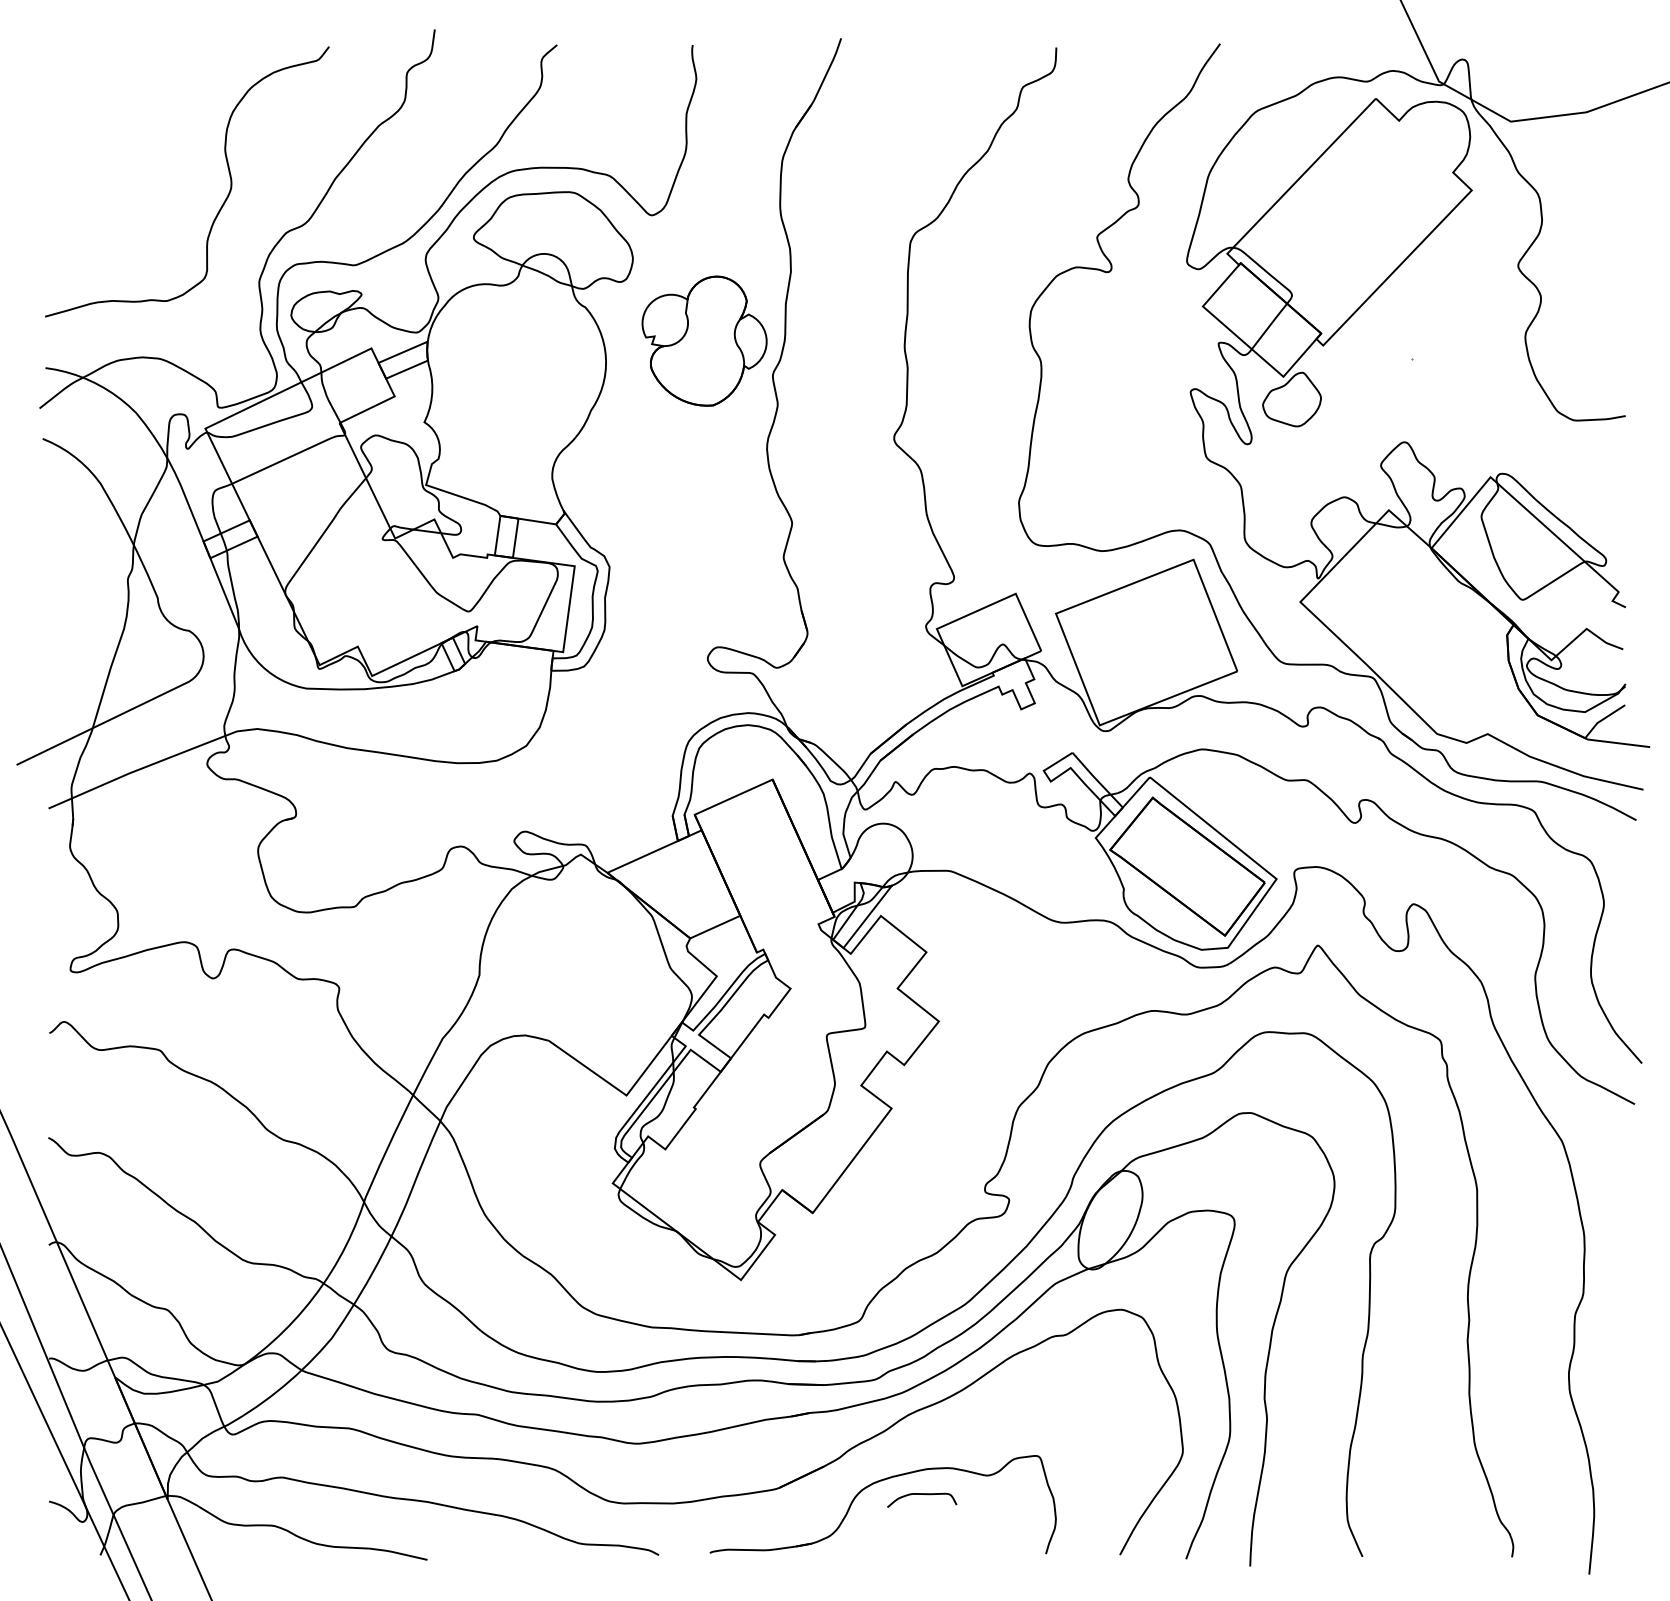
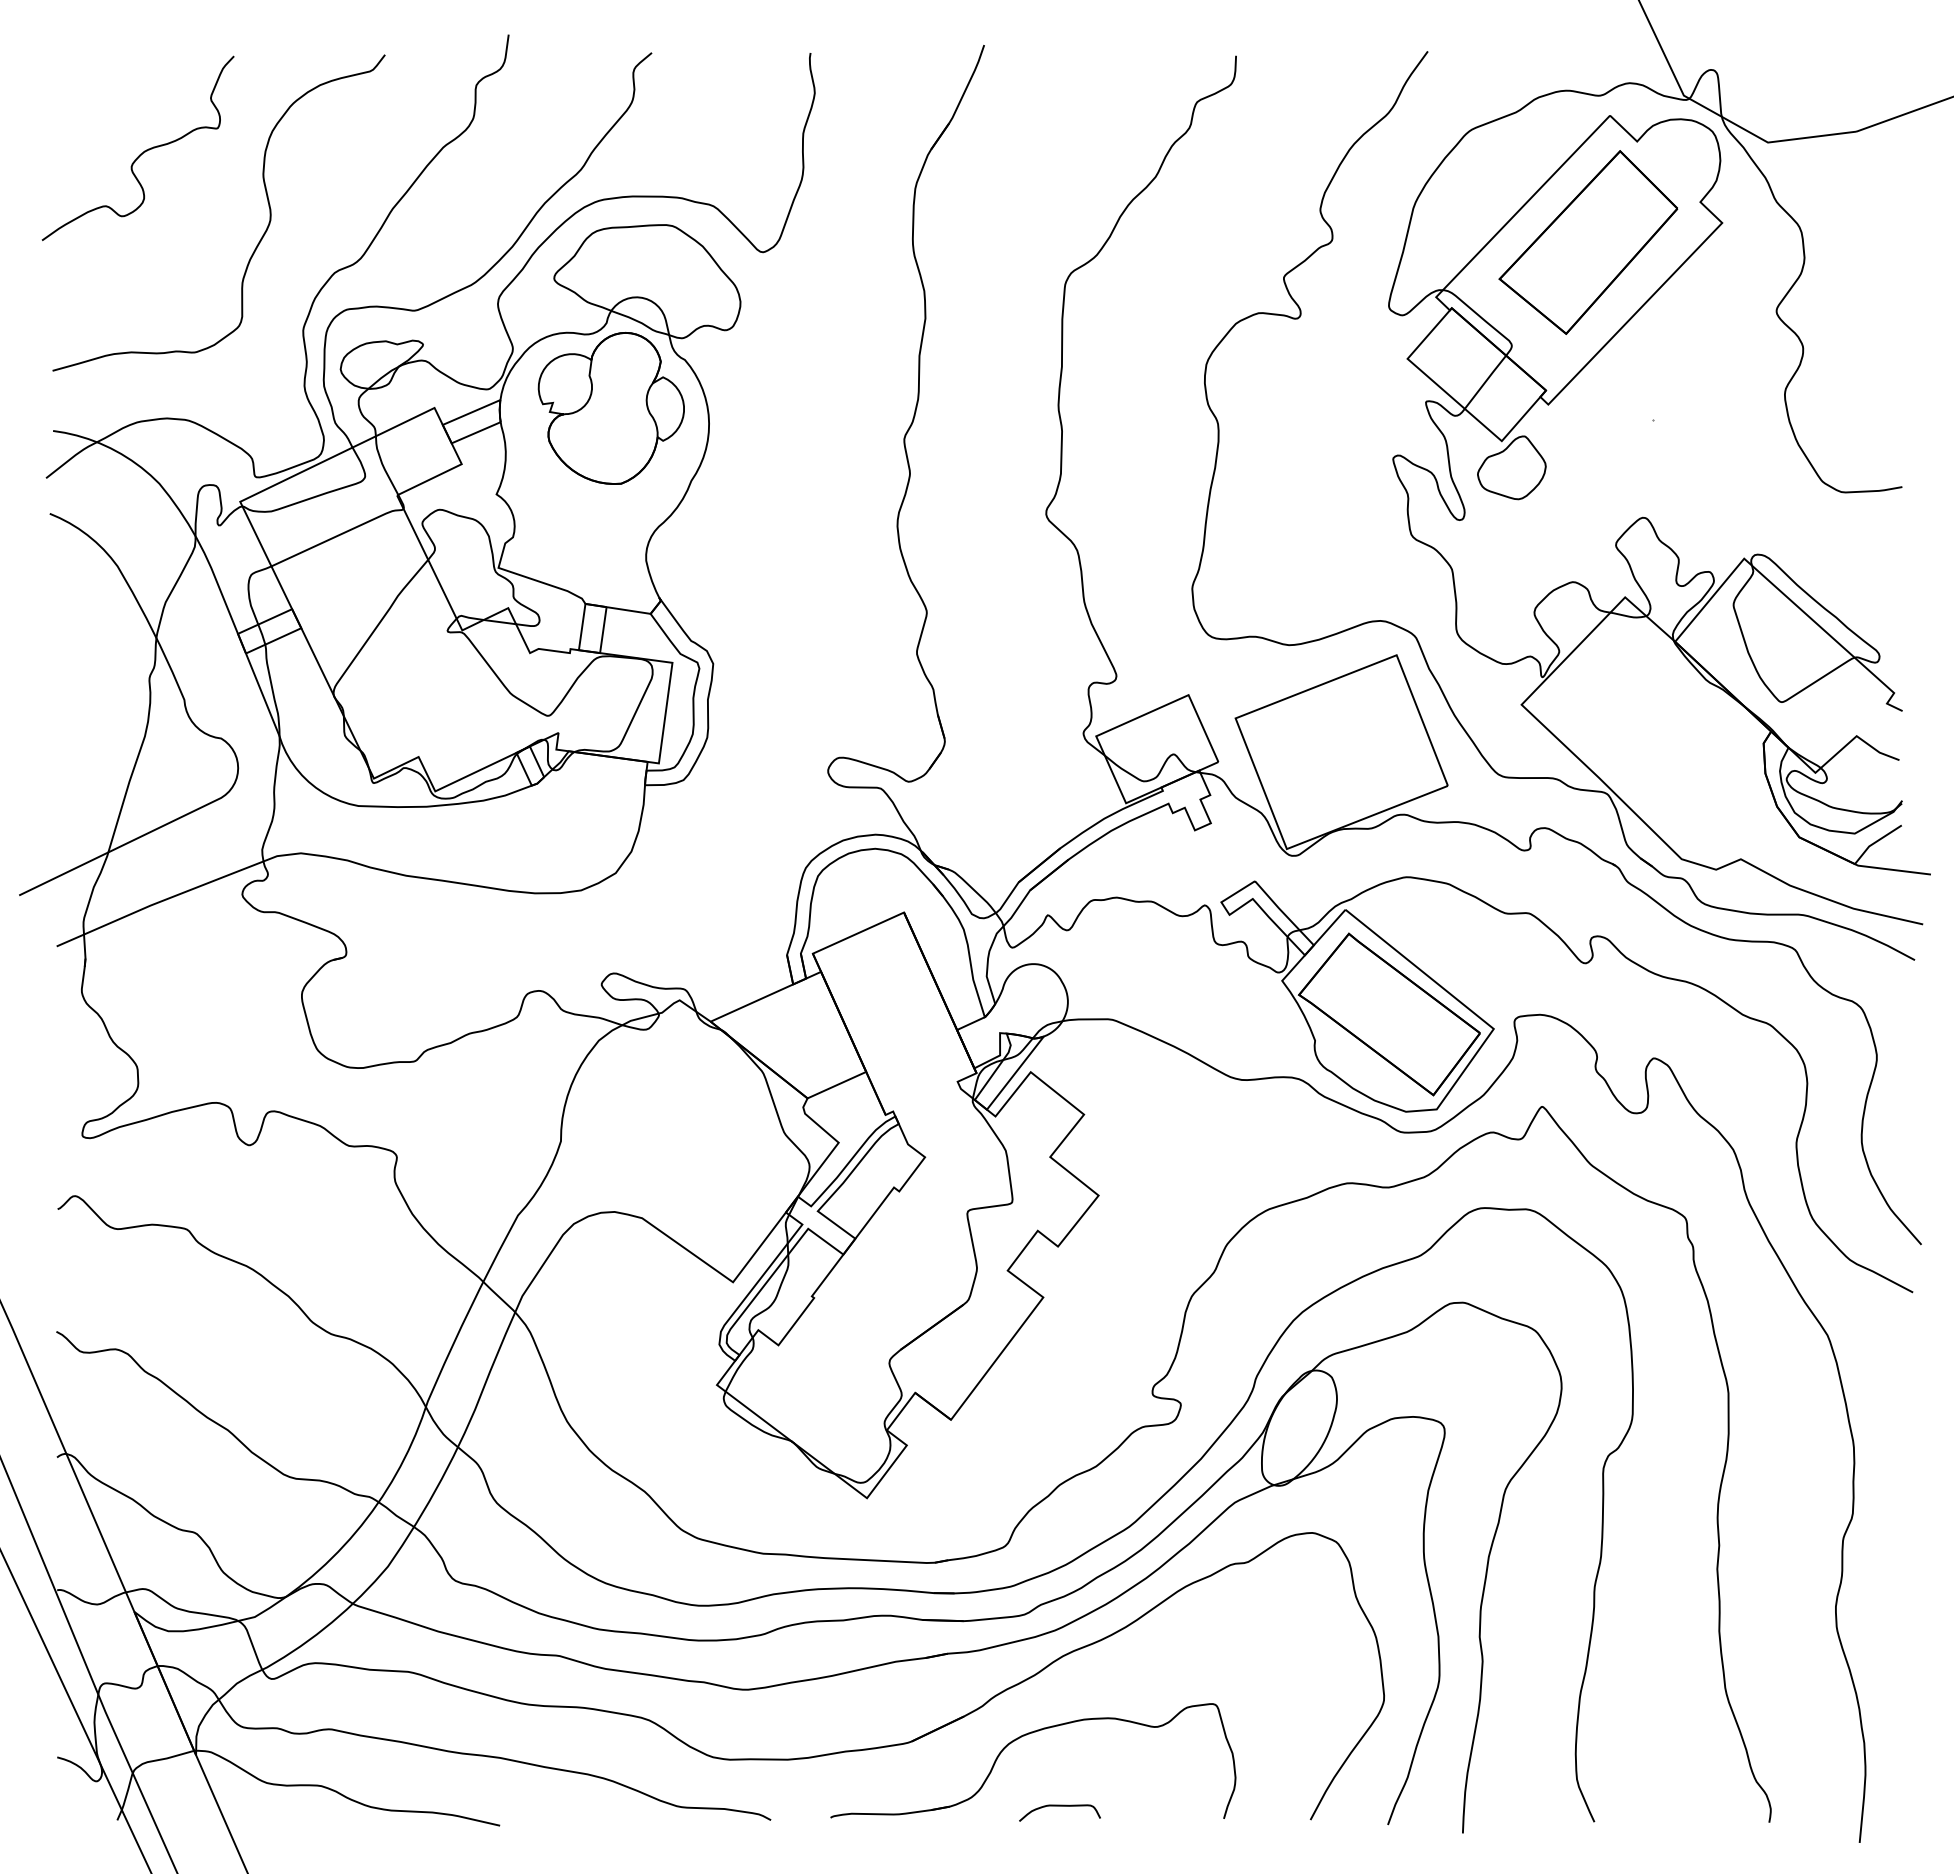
curve: (120, 130) -> (140, 153), added
part: (1357, 207) -> (1588, 242), added
part: (703, 341) -> (610, 408), moved
curve: (921, 1494) -> (1059, 1806), moved

